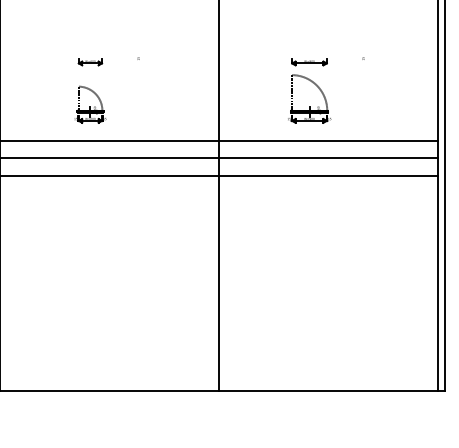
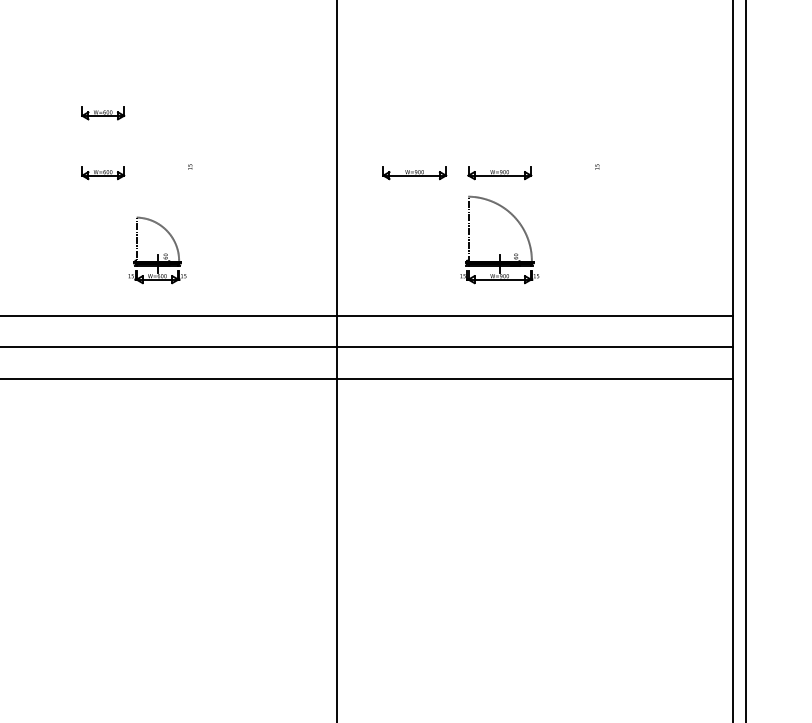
part: (90, 29) -> (103, 114), added
part: (262, 62) -> (414, 173), added
part: (90, 104) -> (157, 249), moved

